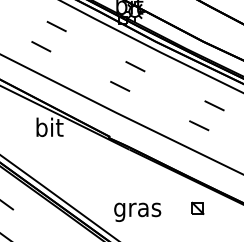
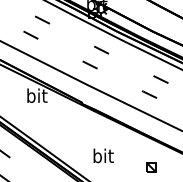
part: (197, 208) -> (151, 167), moved
text: (136, 209) -> (102, 157), gras -> bit

